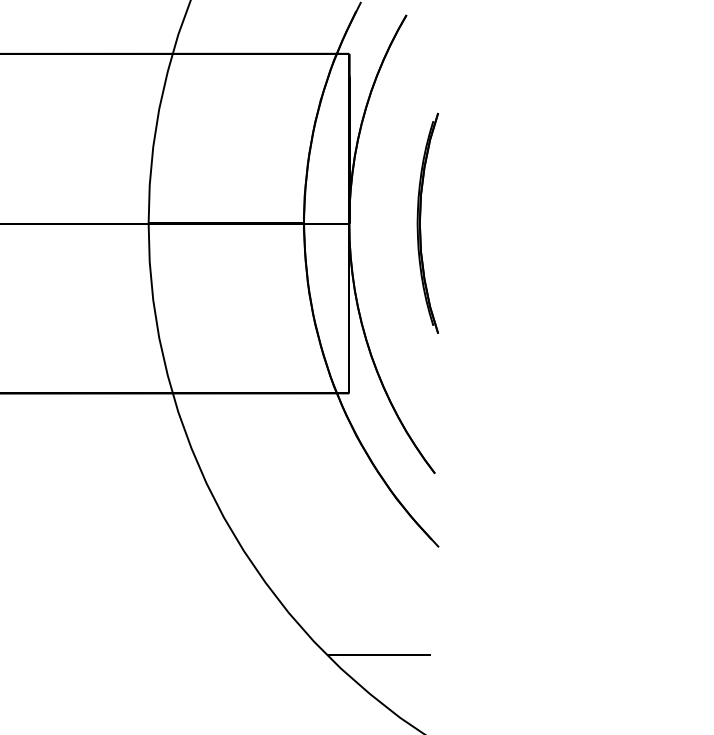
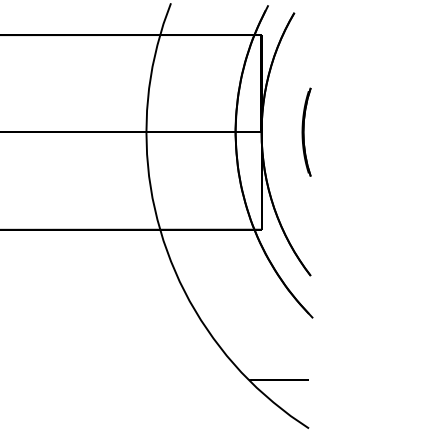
part: (427, 221) -> (306, 131), size x0.7

